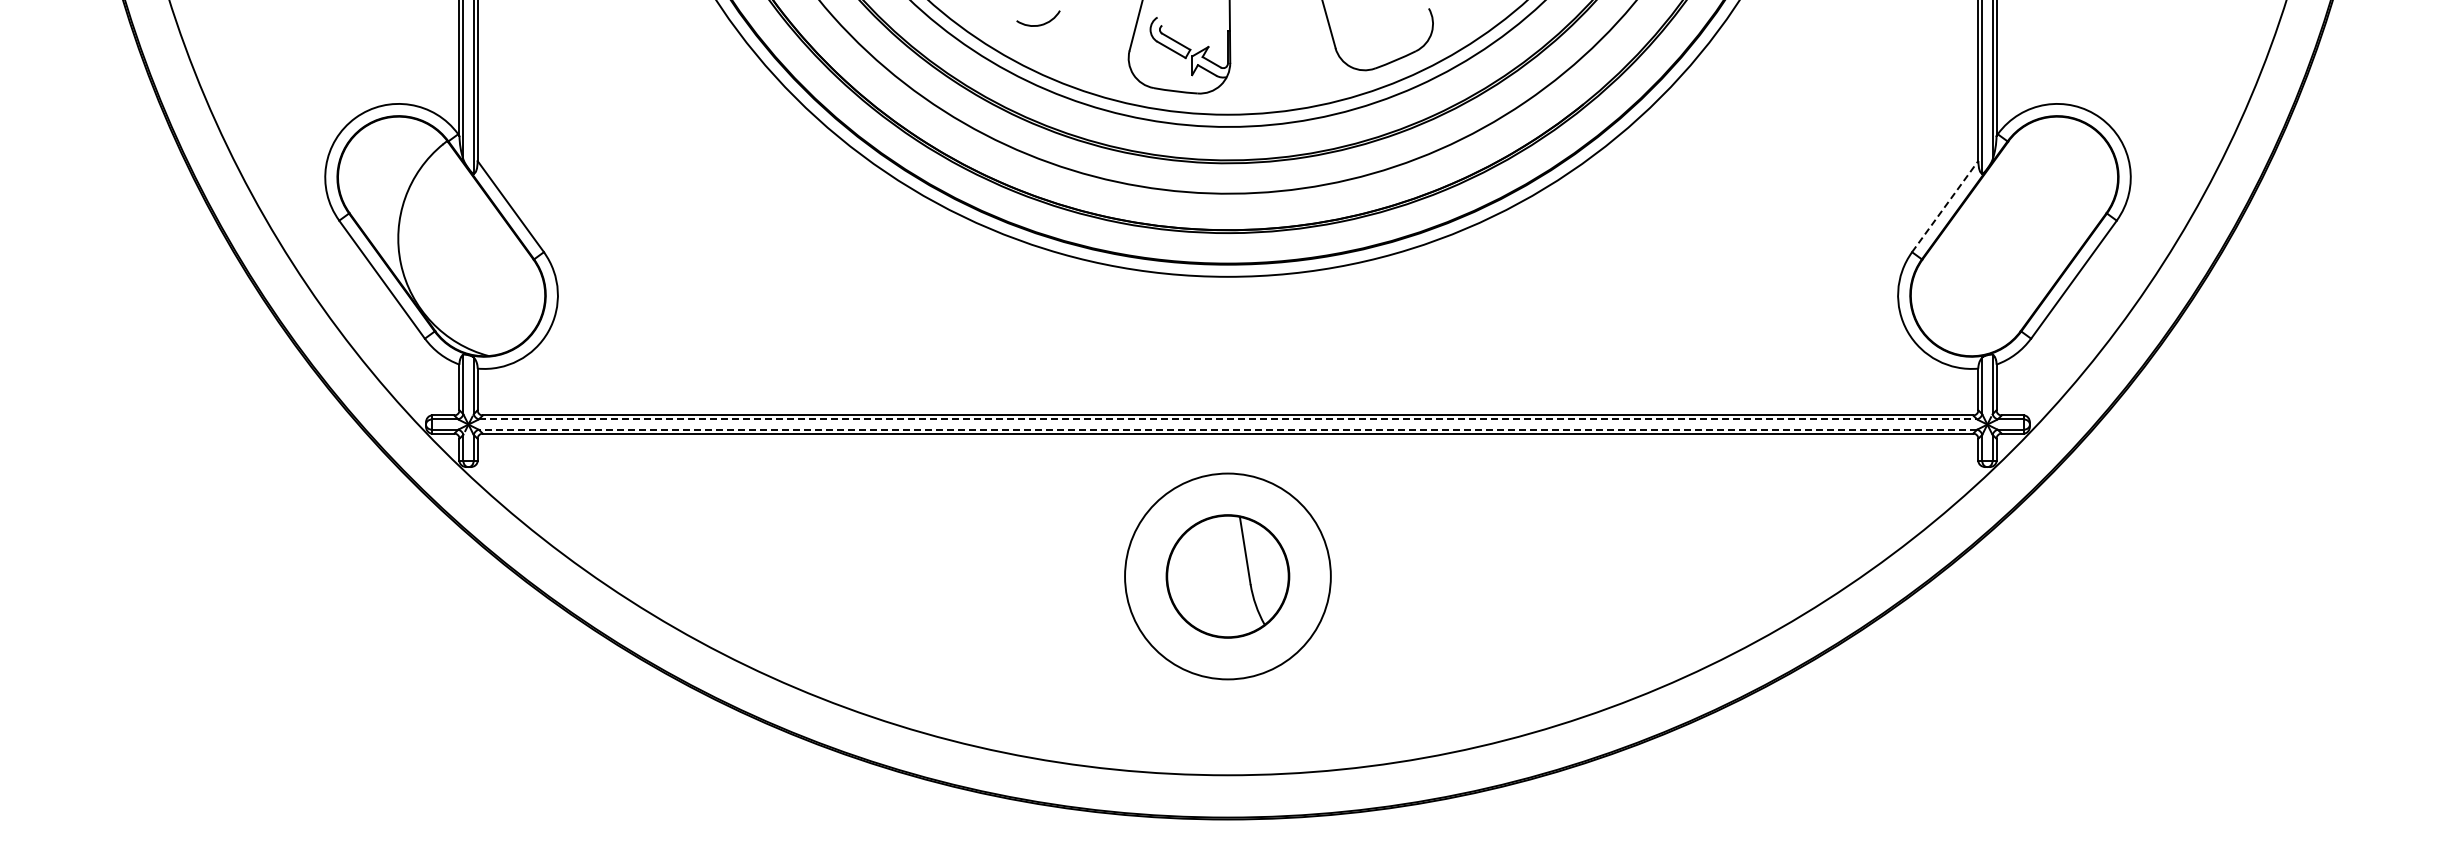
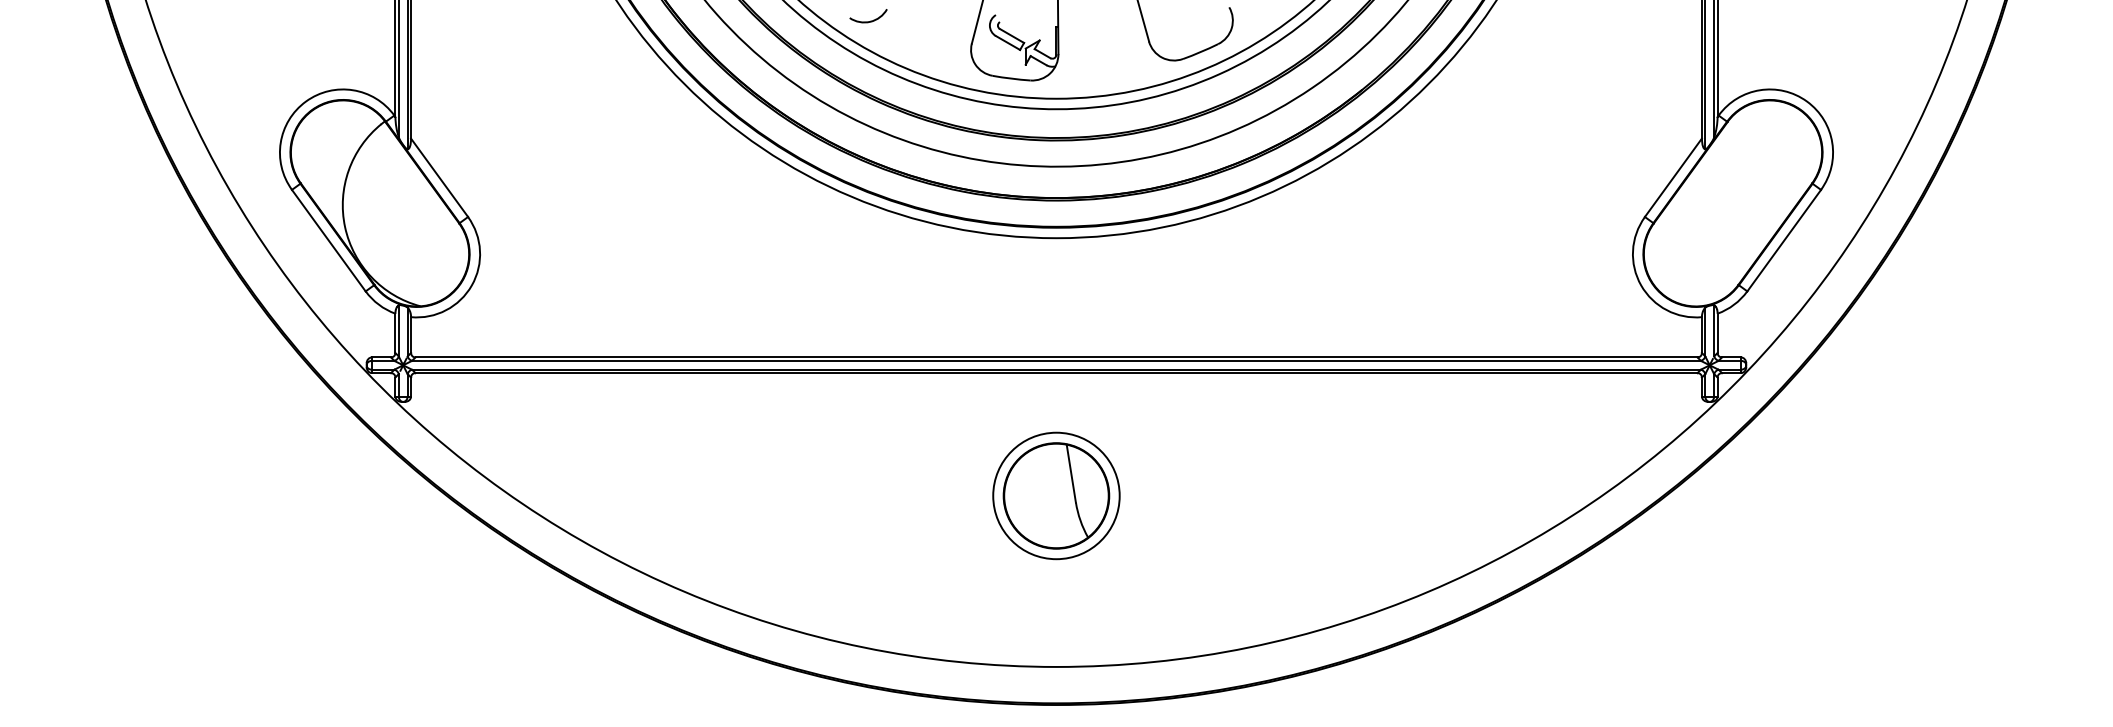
curve: (1038, 24) -> (868, 21), moved
line: (1945, 206) -> (1673, 177), dashed -> solid
line: (1228, 419) -> (1056, 360), dashed -> solid
line: (1227, 429) -> (1056, 369), dashed -> solid
circle: (1227, 576) -> (1056, 495), size x0.71

